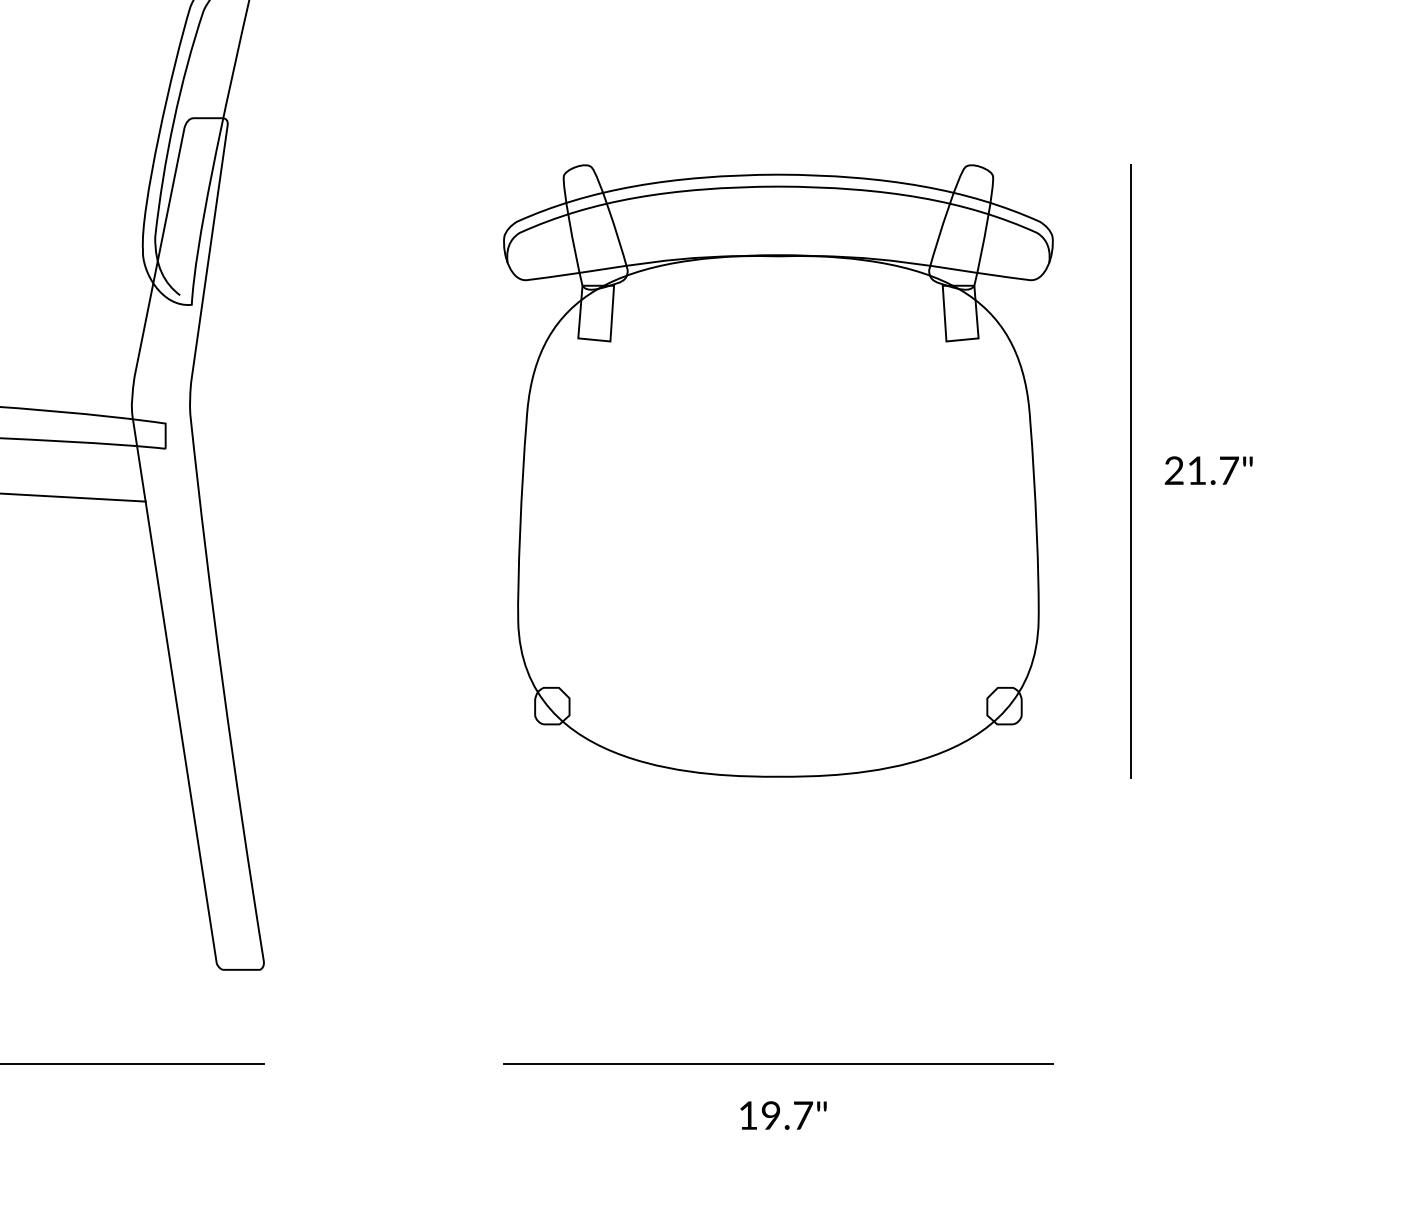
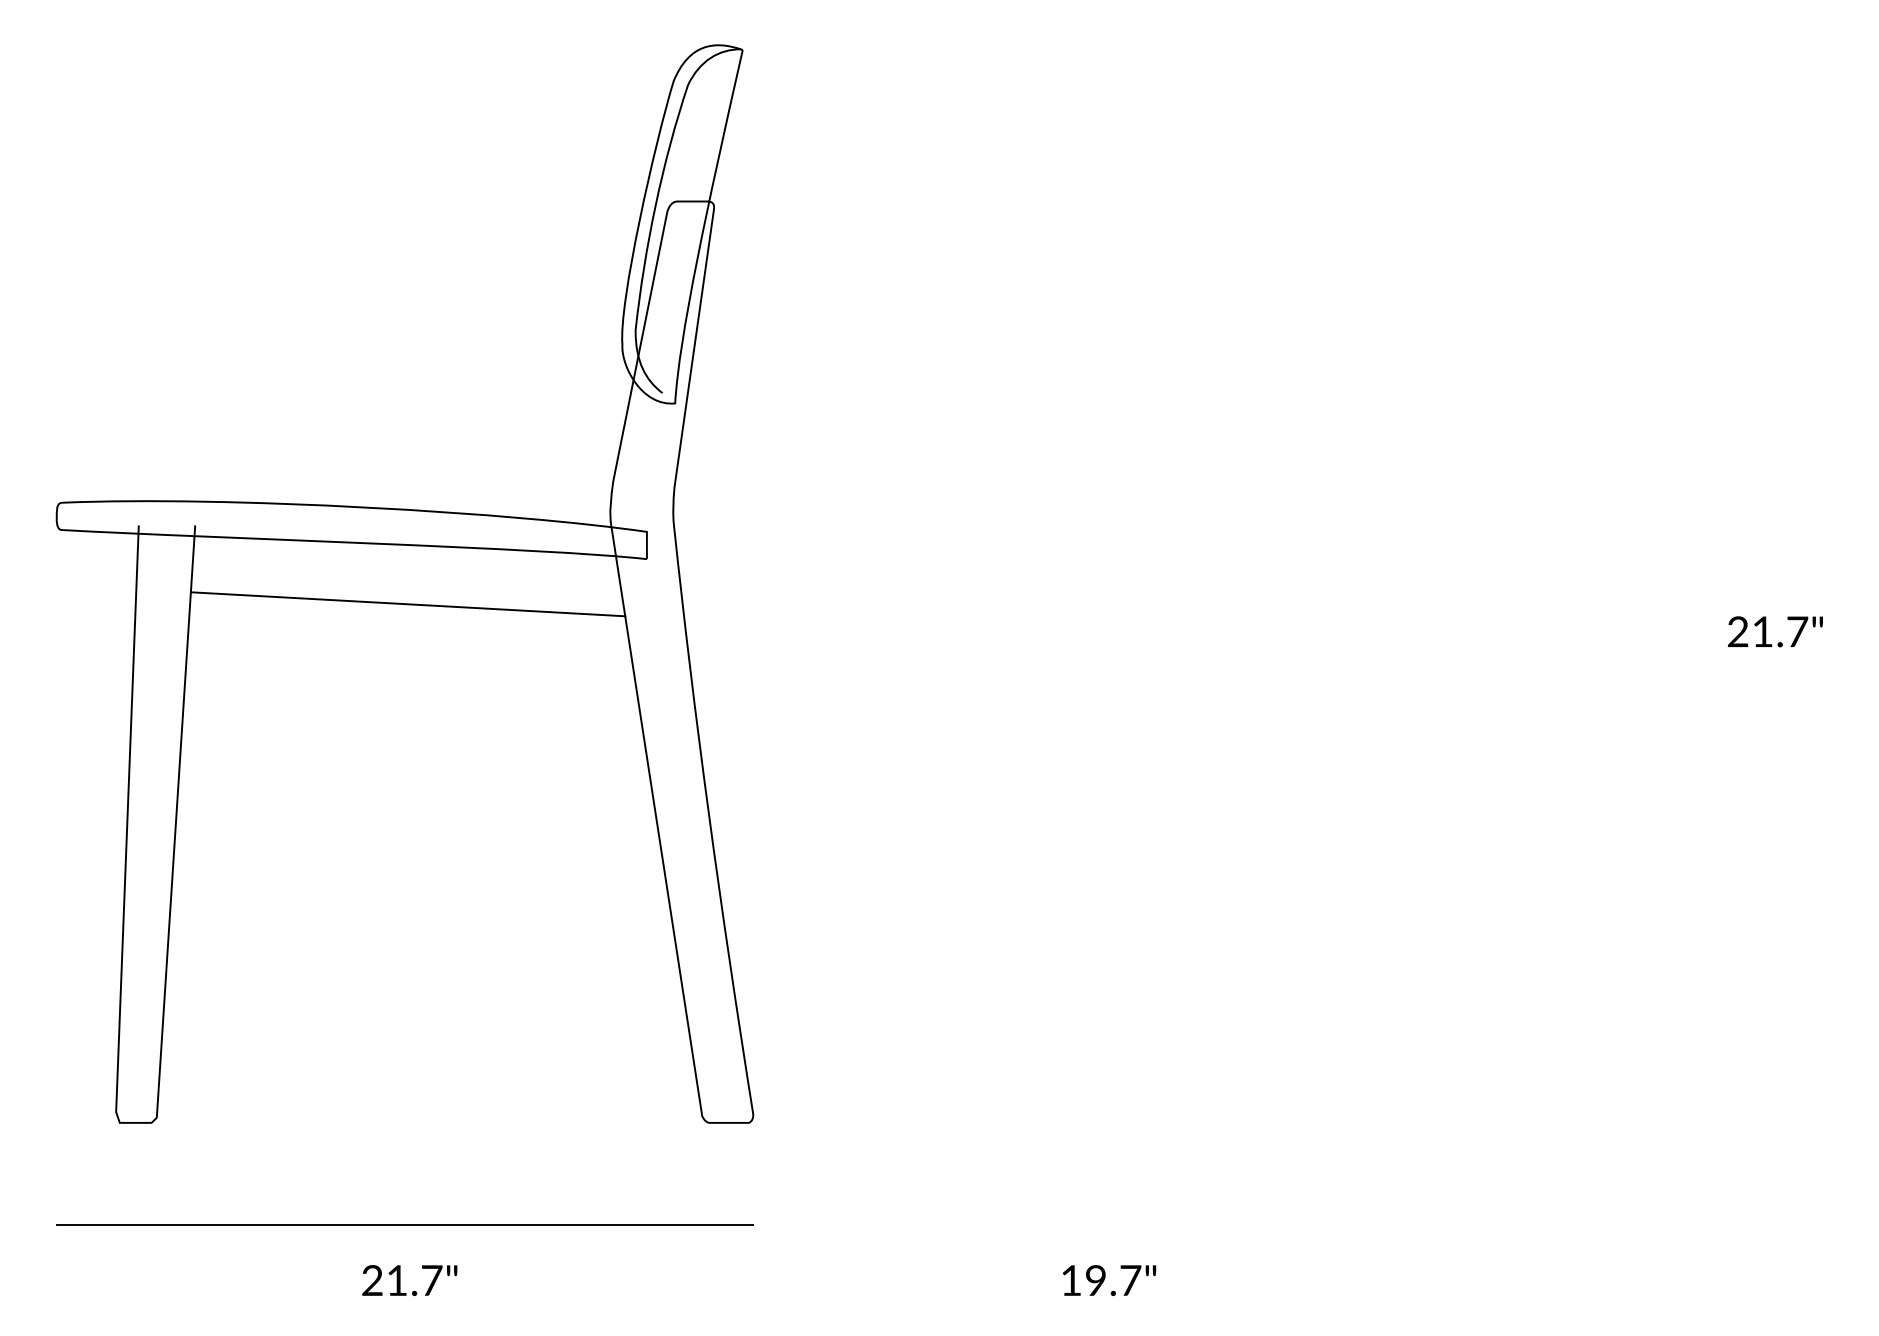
part: (778, 470) -> (1309, 582), removed
text: (1208, 470) -> (1775, 631), moved
line: (1131, 471) -> (1691, 583), removed
line: (778, 1063) -> (1309, 1224), removed
text: (783, 1115) -> (1109, 1280), moved

